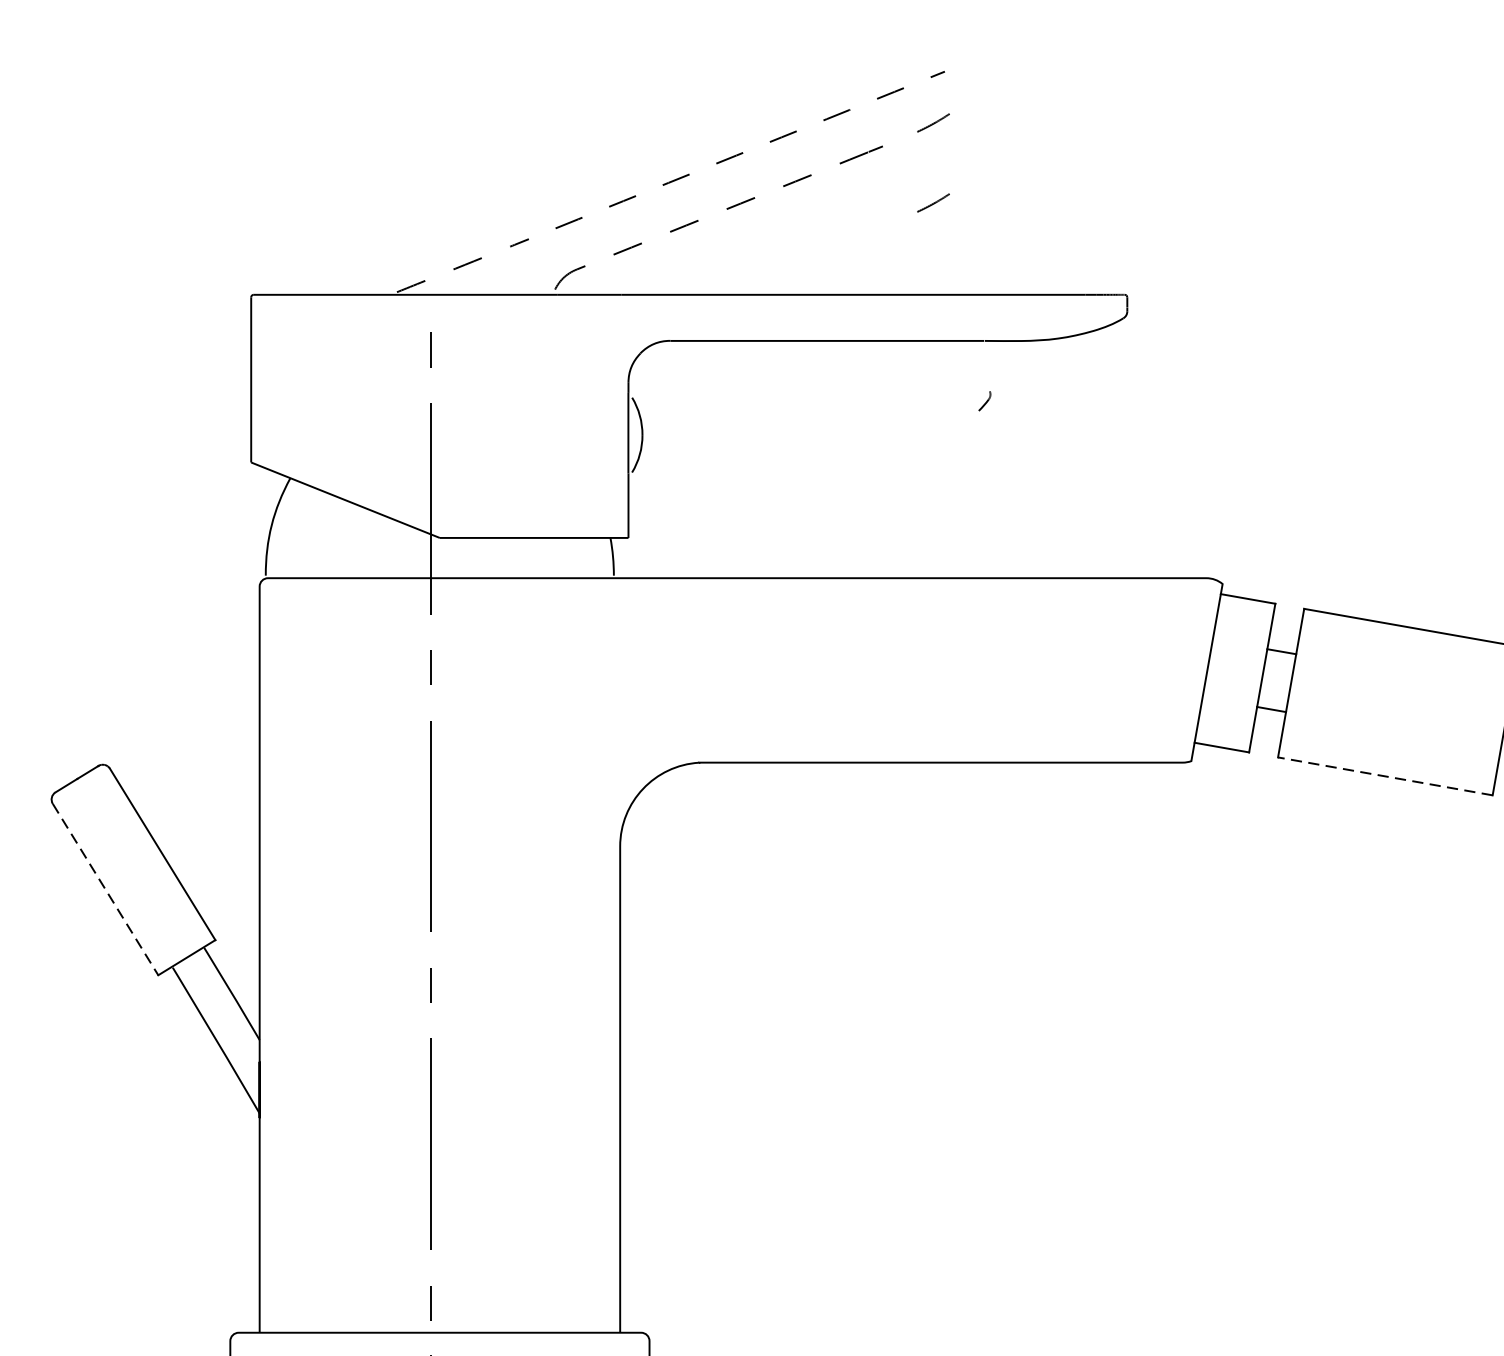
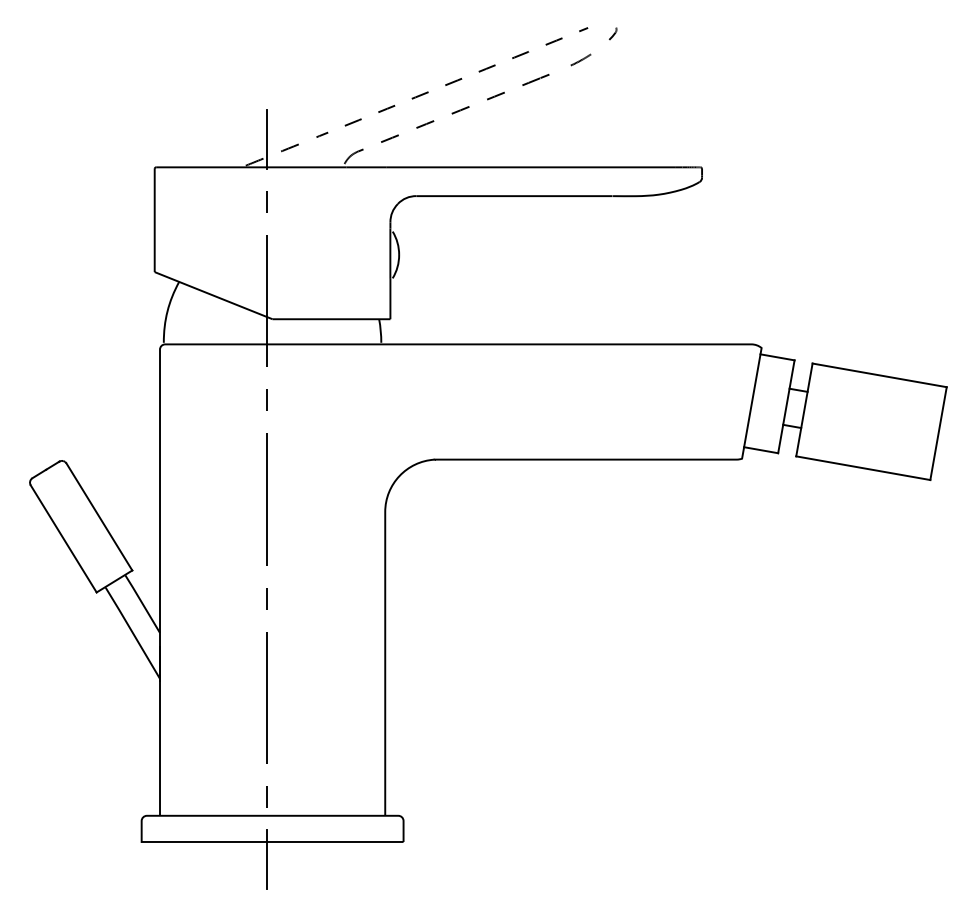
line: (932, 202) -> (580, 109), removed
line: (431, 248) -> (267, 138), added
part: (983, 400) -> (612, 33), moved
line: (1384, 776) -> (862, 468), dashed -> solid
line: (105, 888) -> (63, 538), dashed -> solid

